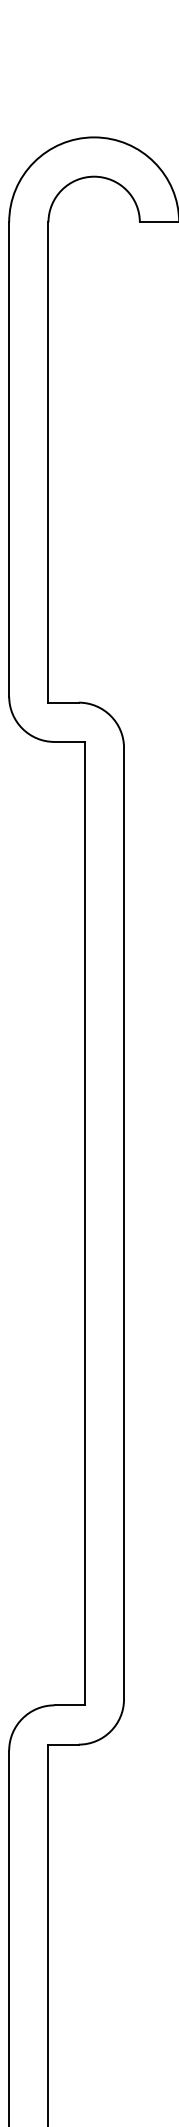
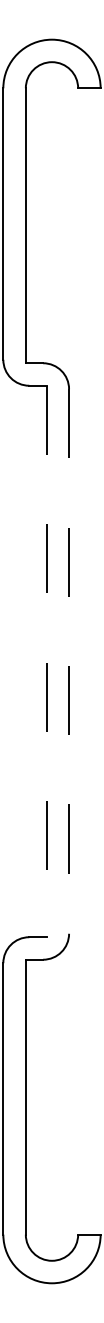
line: (84, 1223) -> (46, 661), solid -> dashed
line: (124, 1223) -> (69, 661), solid -> dashed

